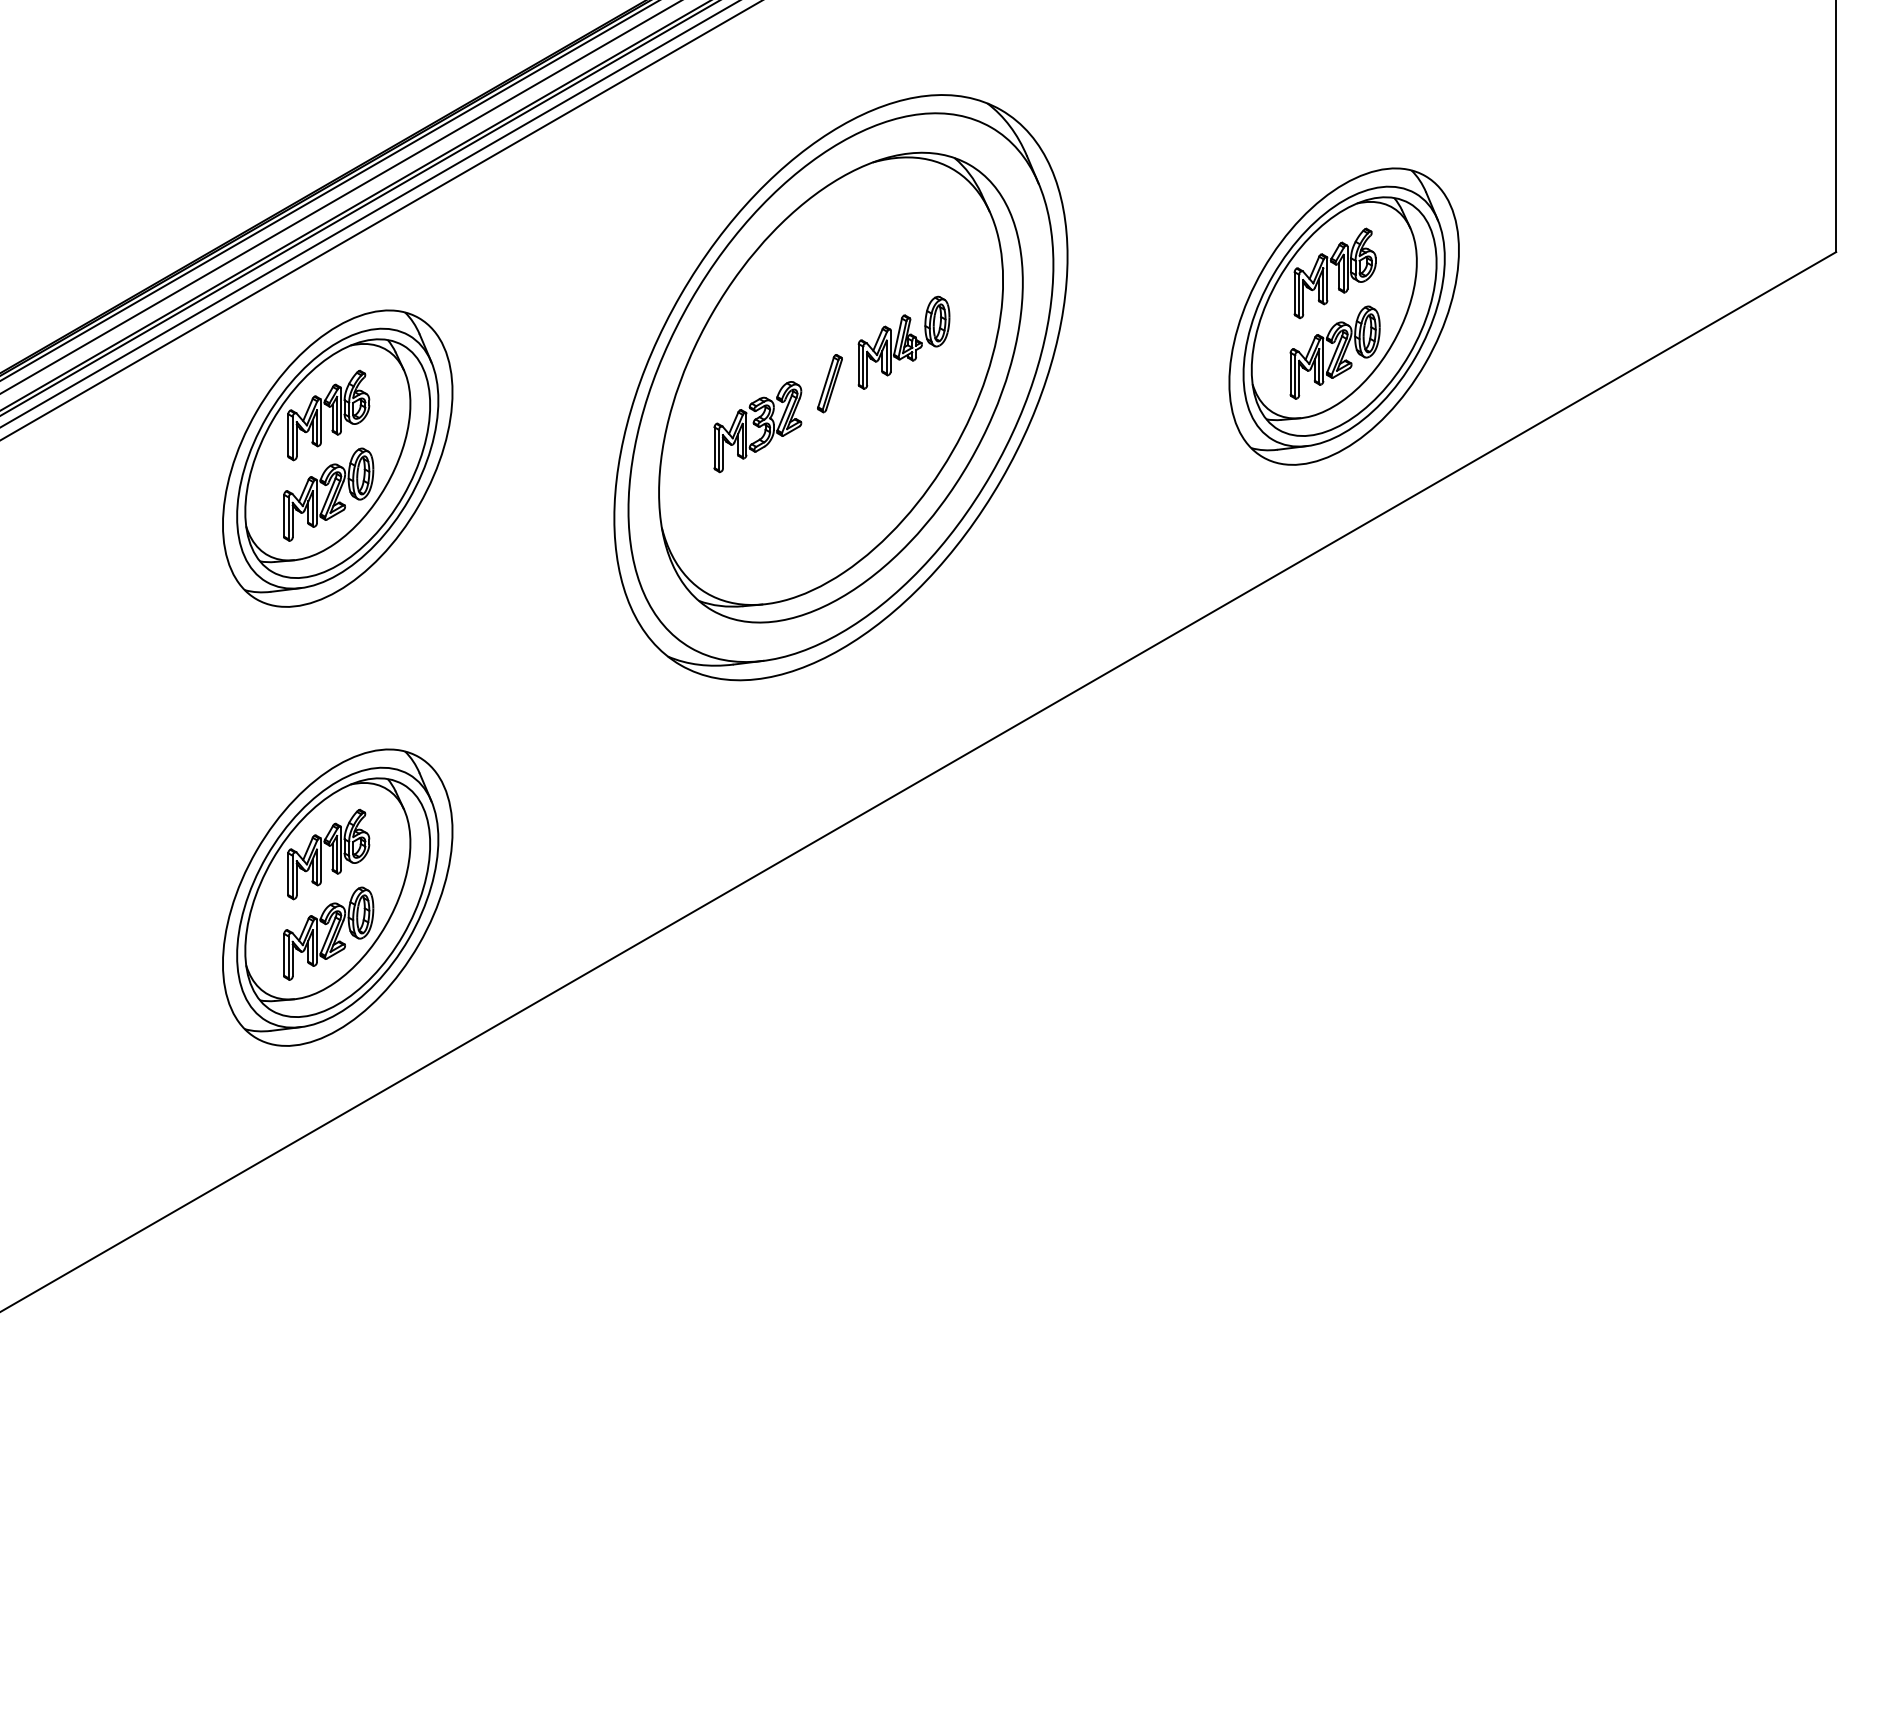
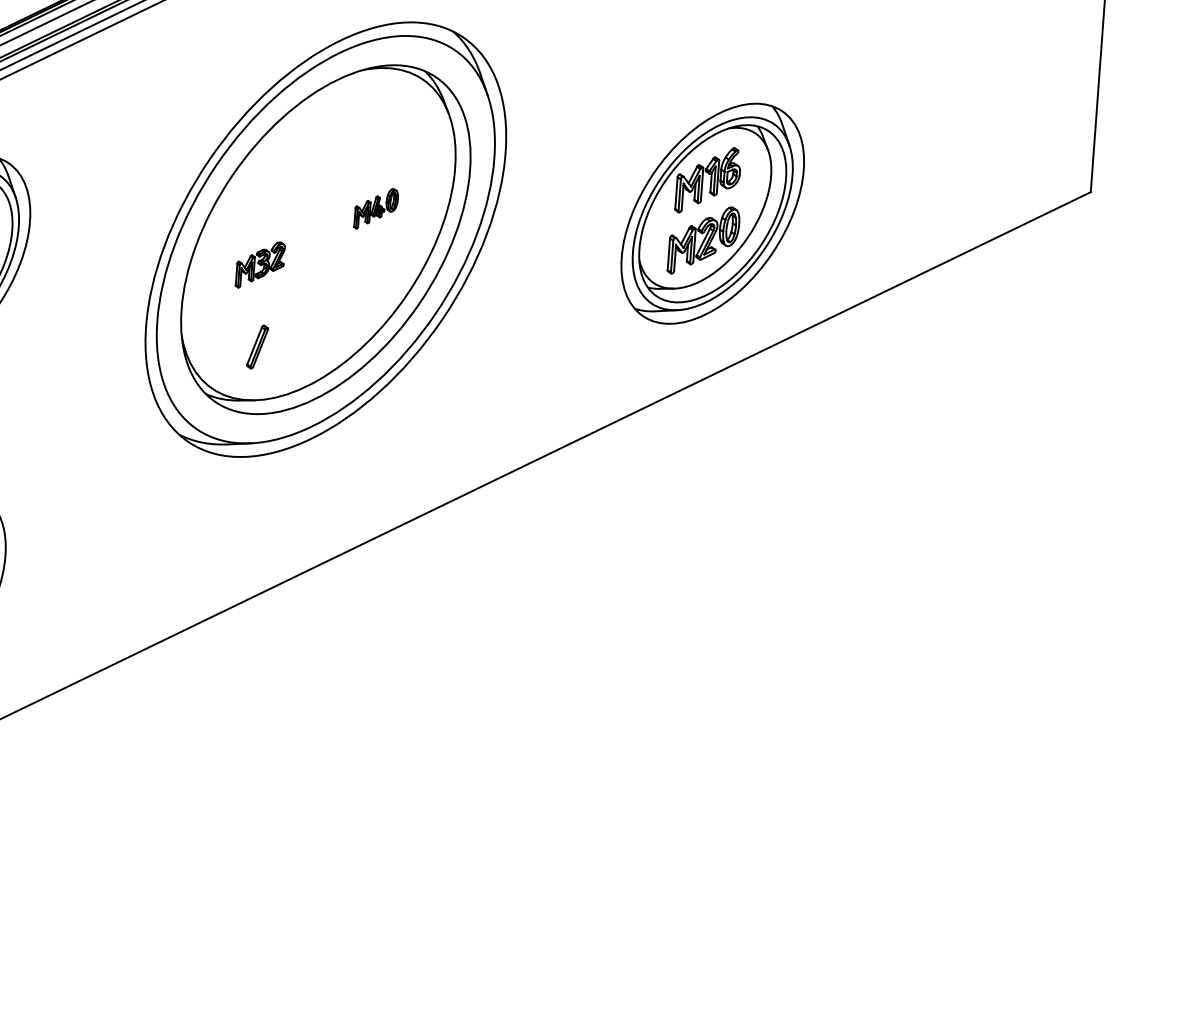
part: (903, 342) -> (375, 208), size x0.6
part: (829, 383) -> (257, 346), moved
part: (757, 427) -> (260, 265), size x0.7

